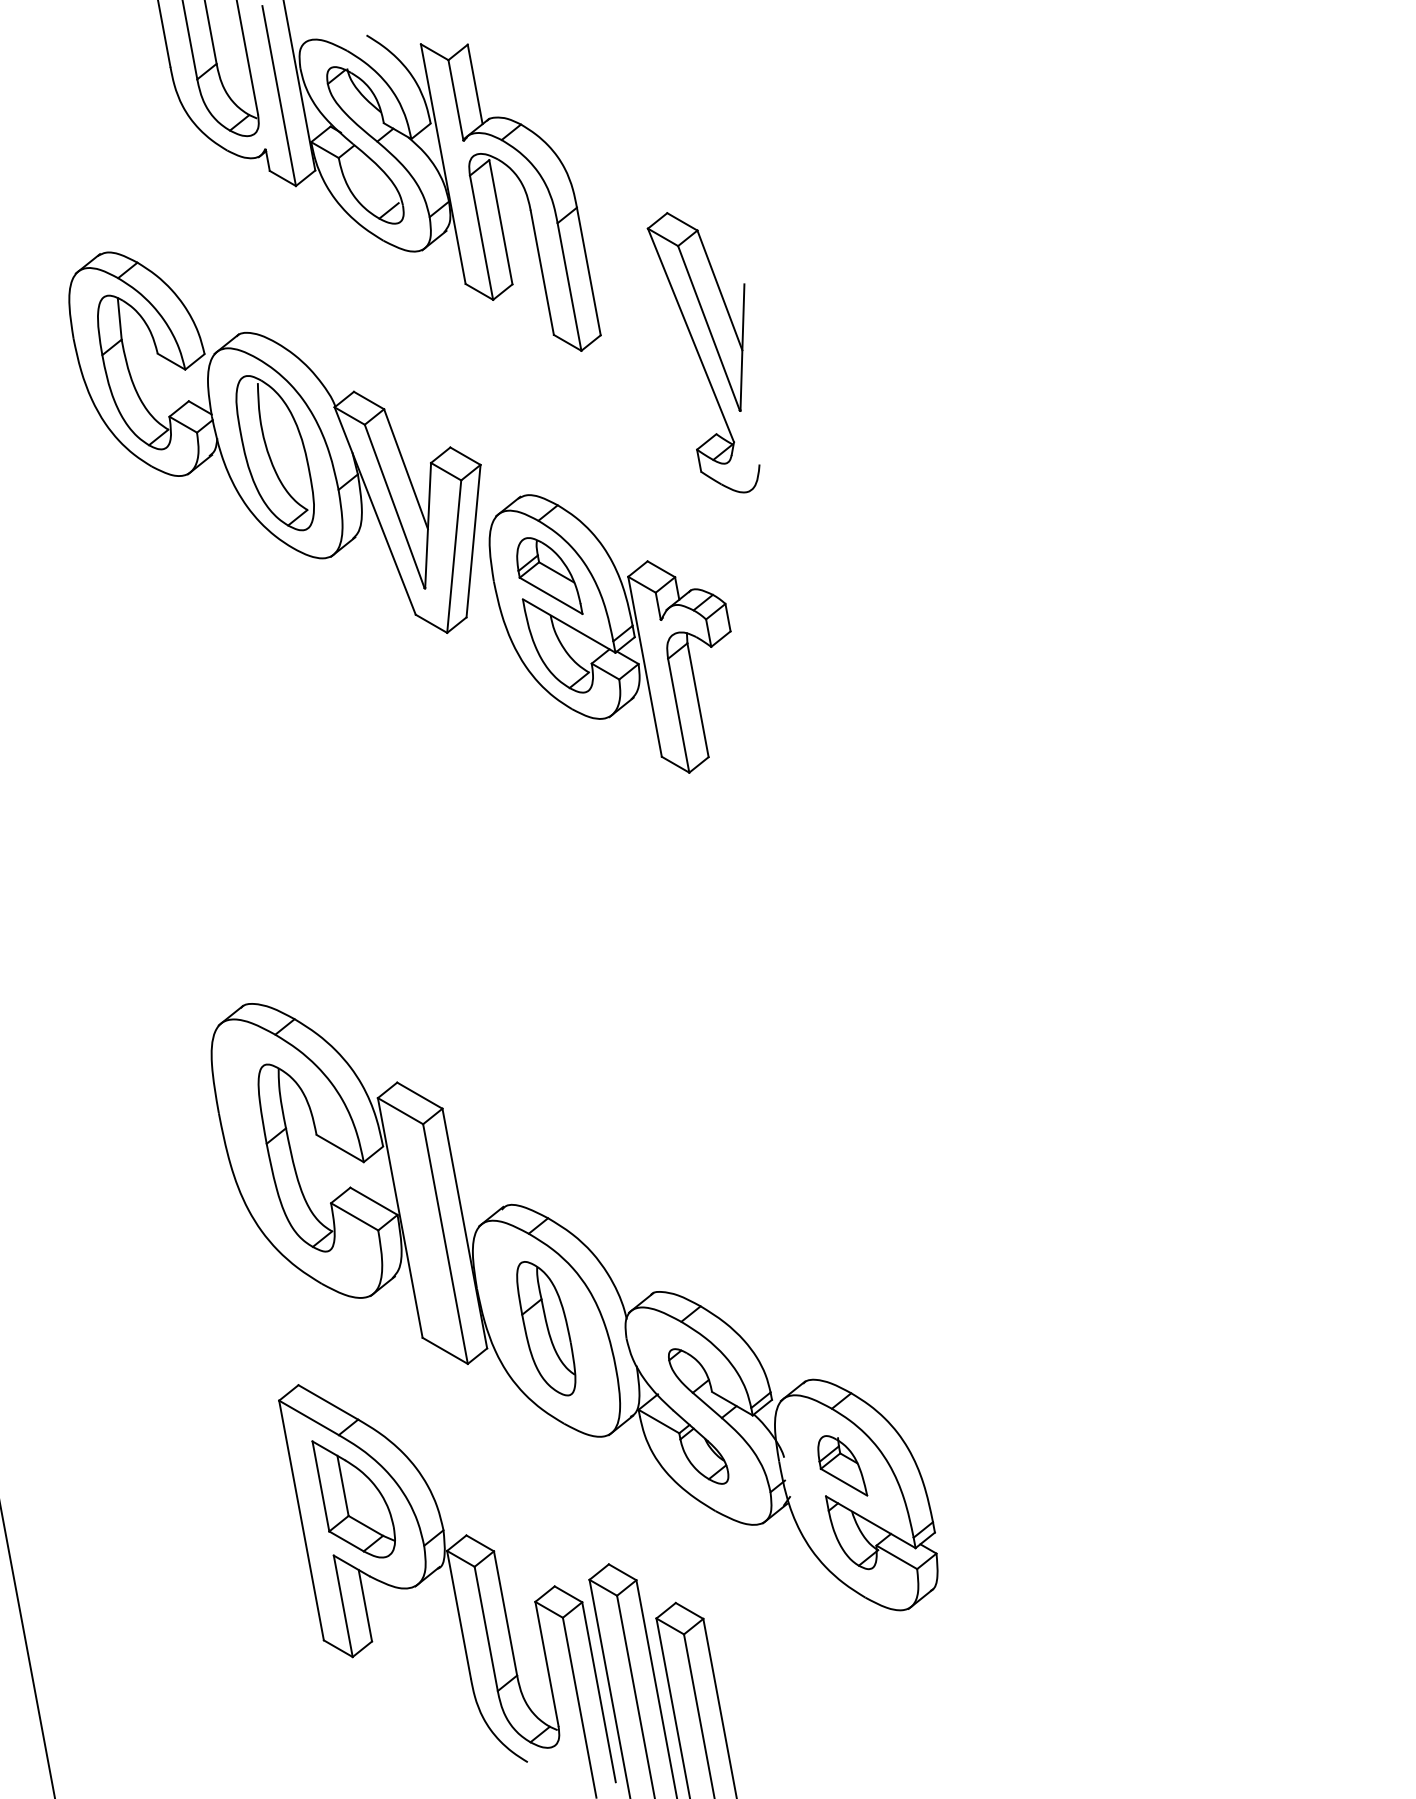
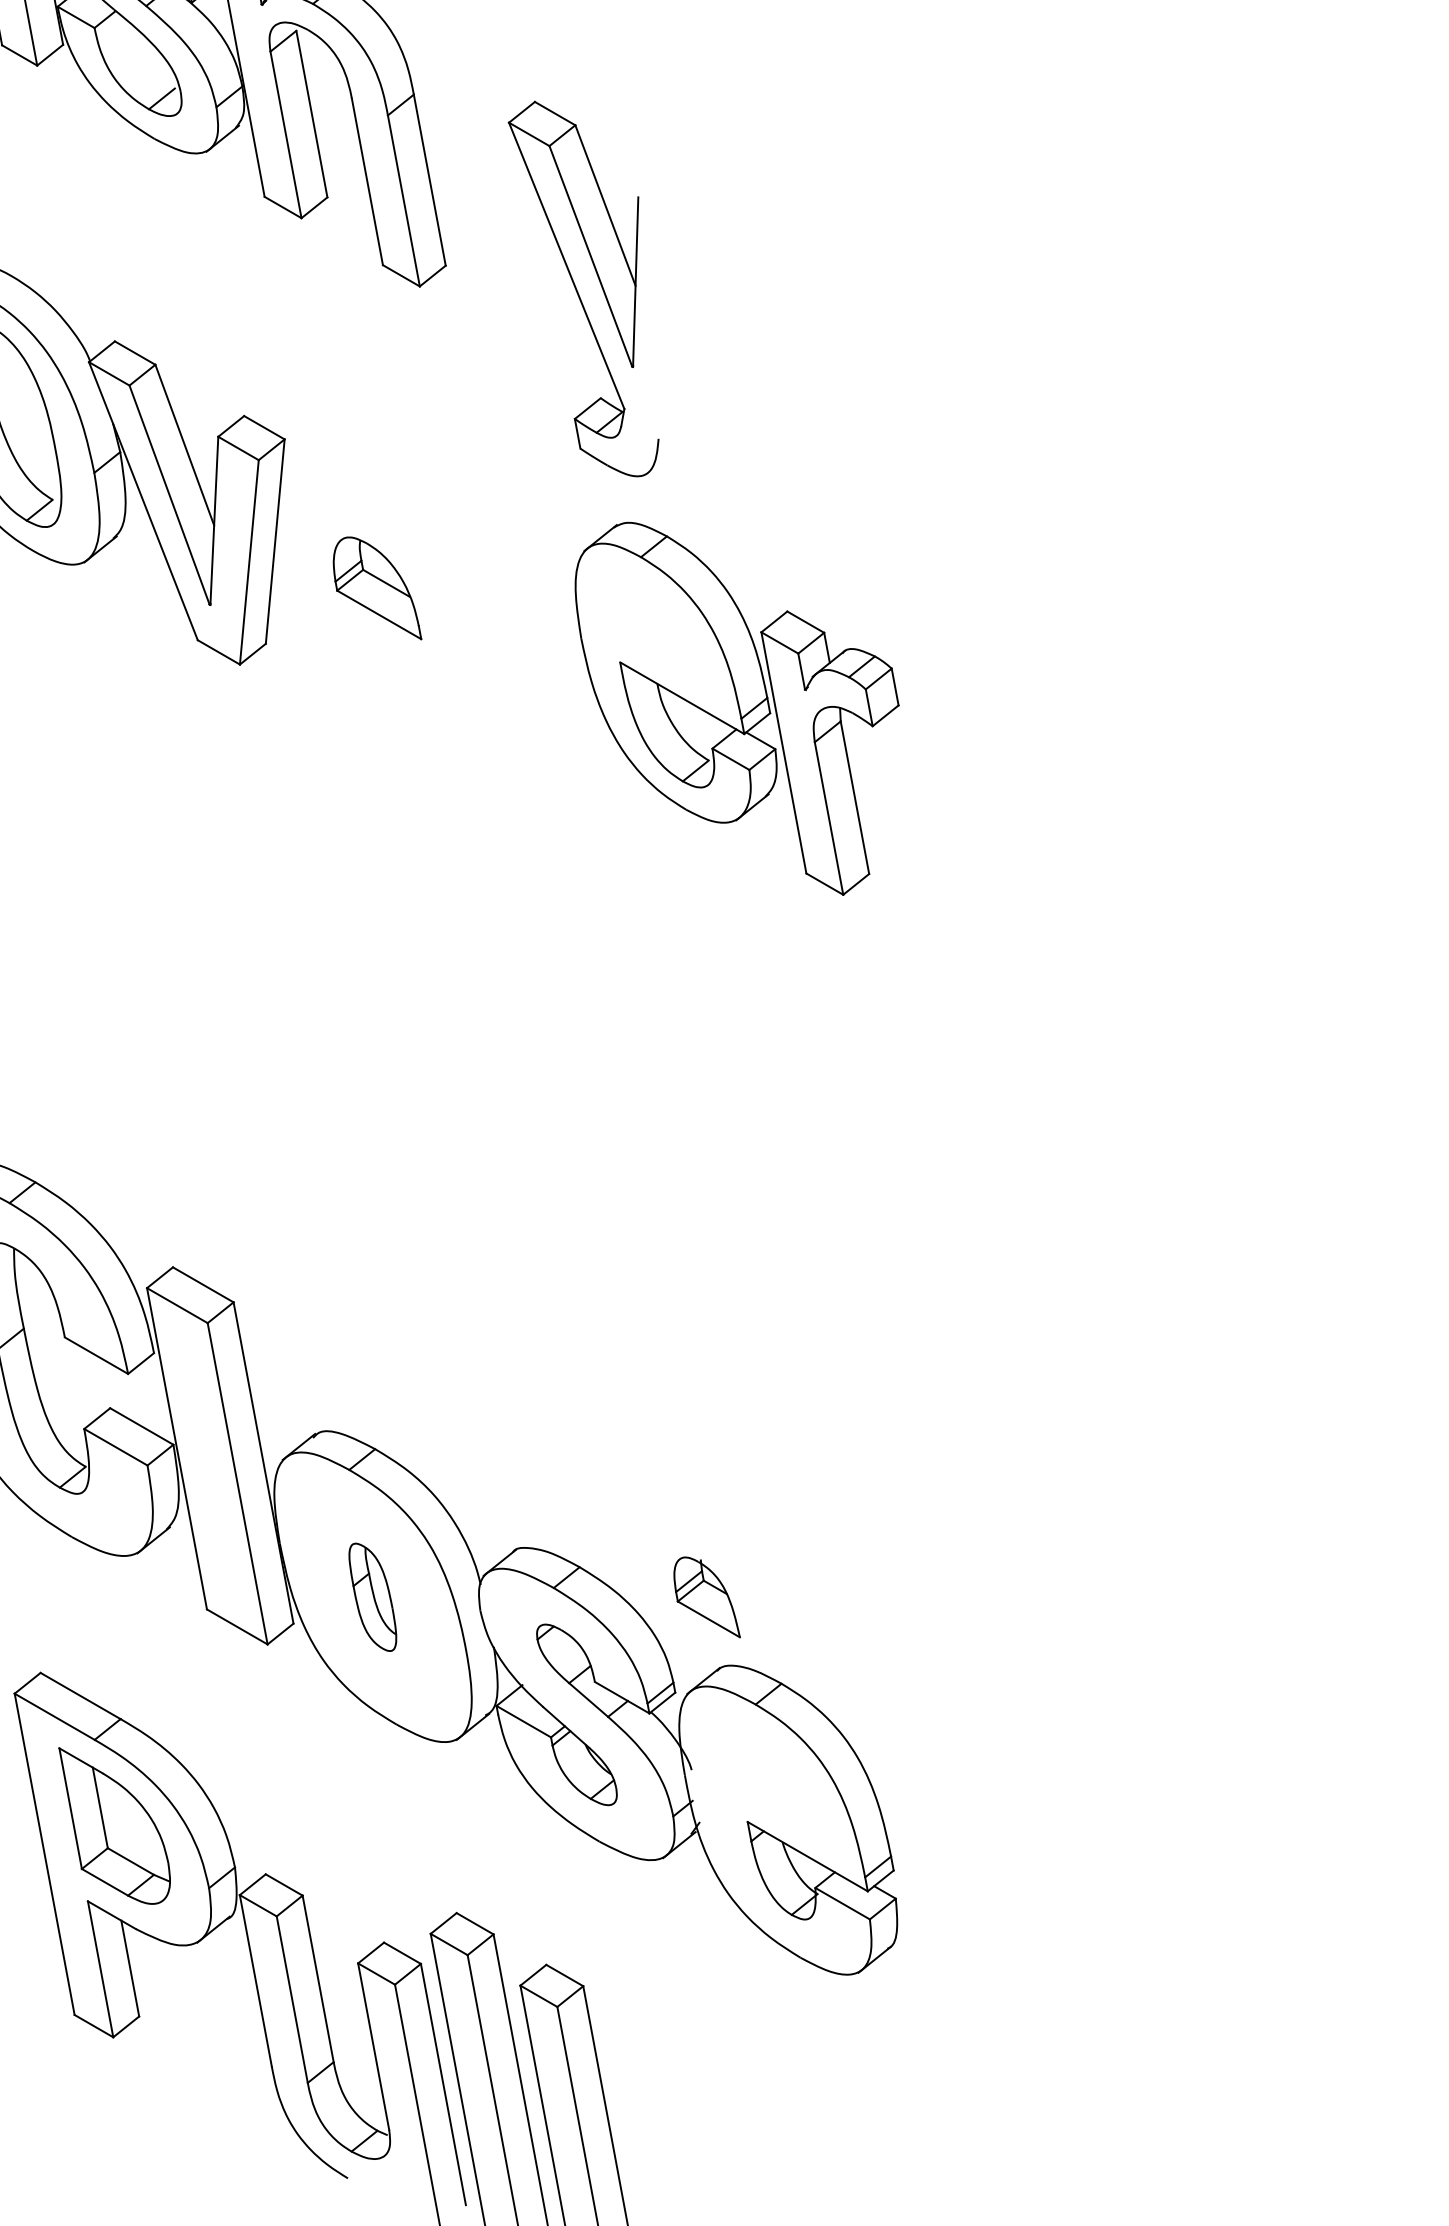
part: (609, 633) -> (736, 708), moved
part: (546, 1328) -> (373, 1596), size x0.6
part: (842, 1465) -> (706, 1596), moved

